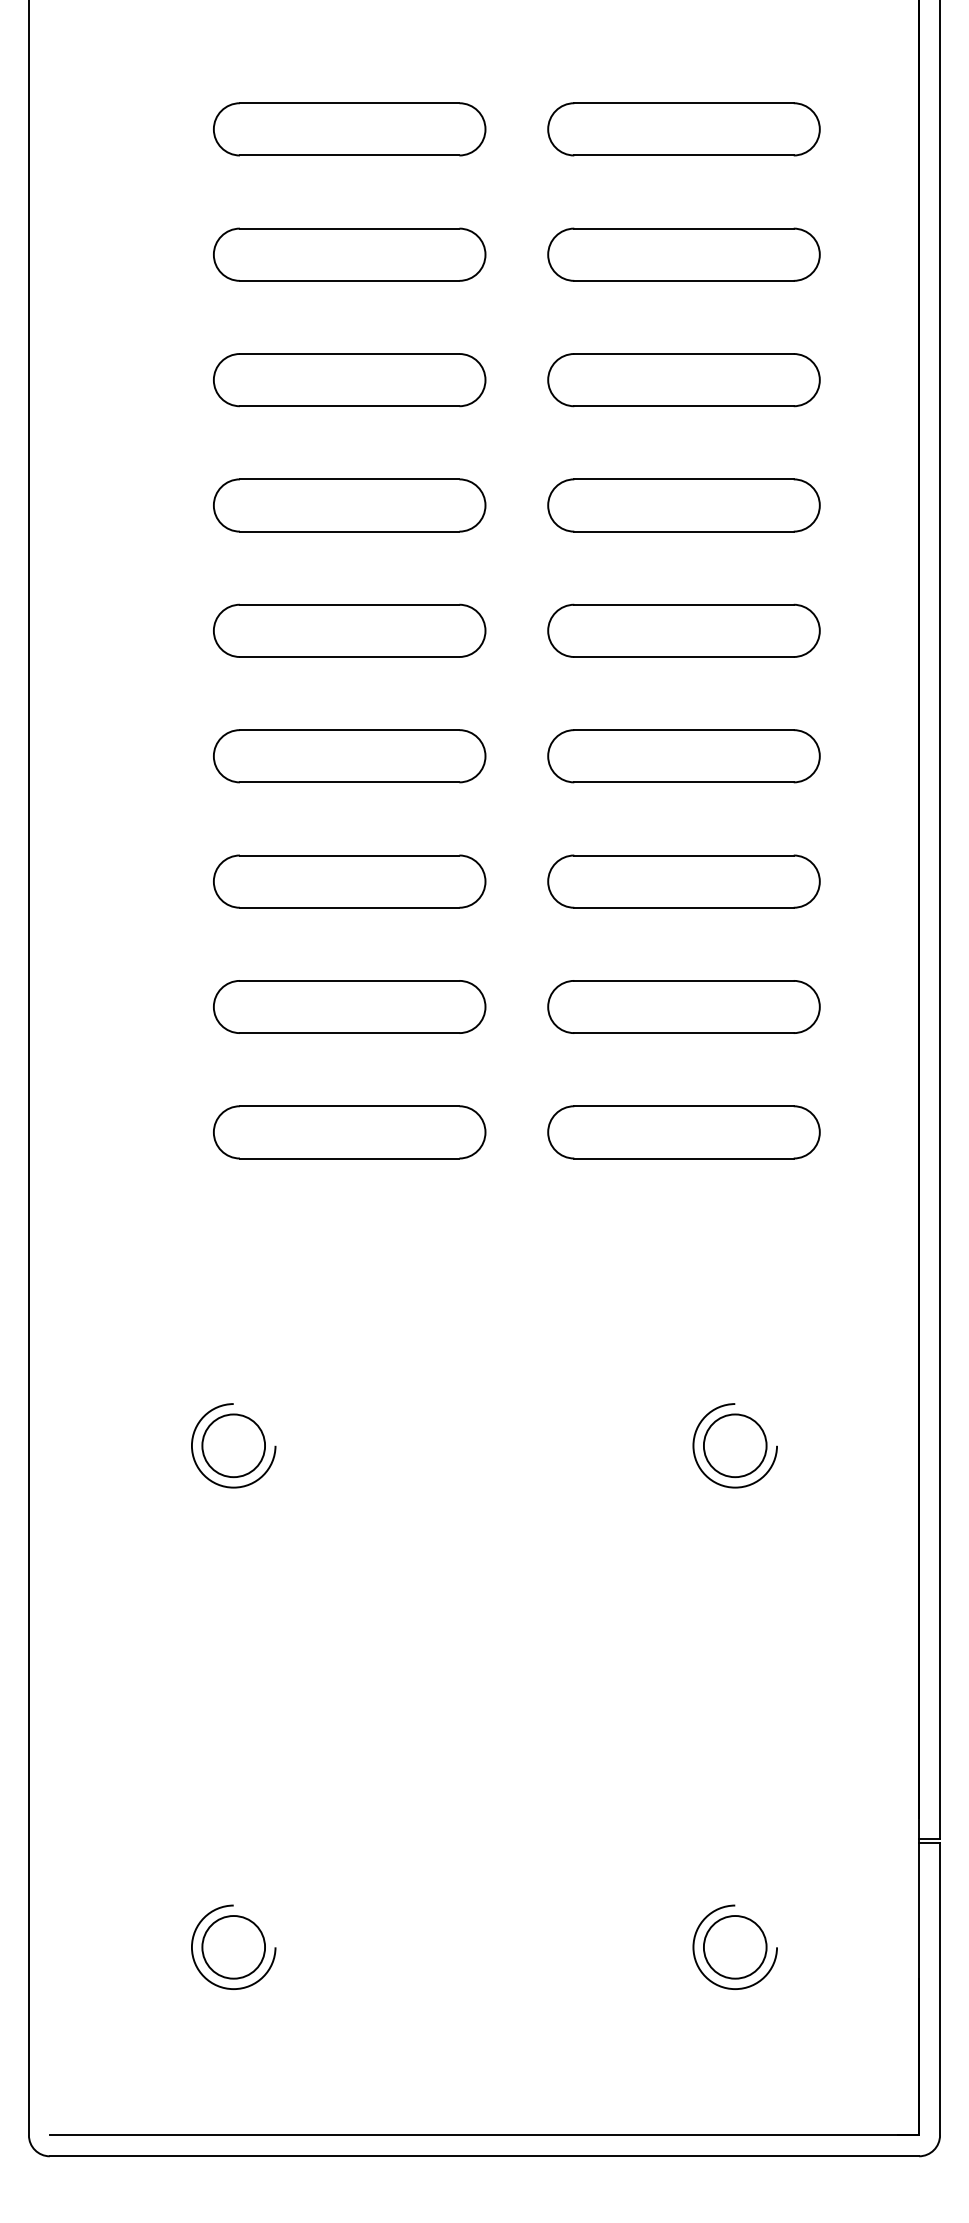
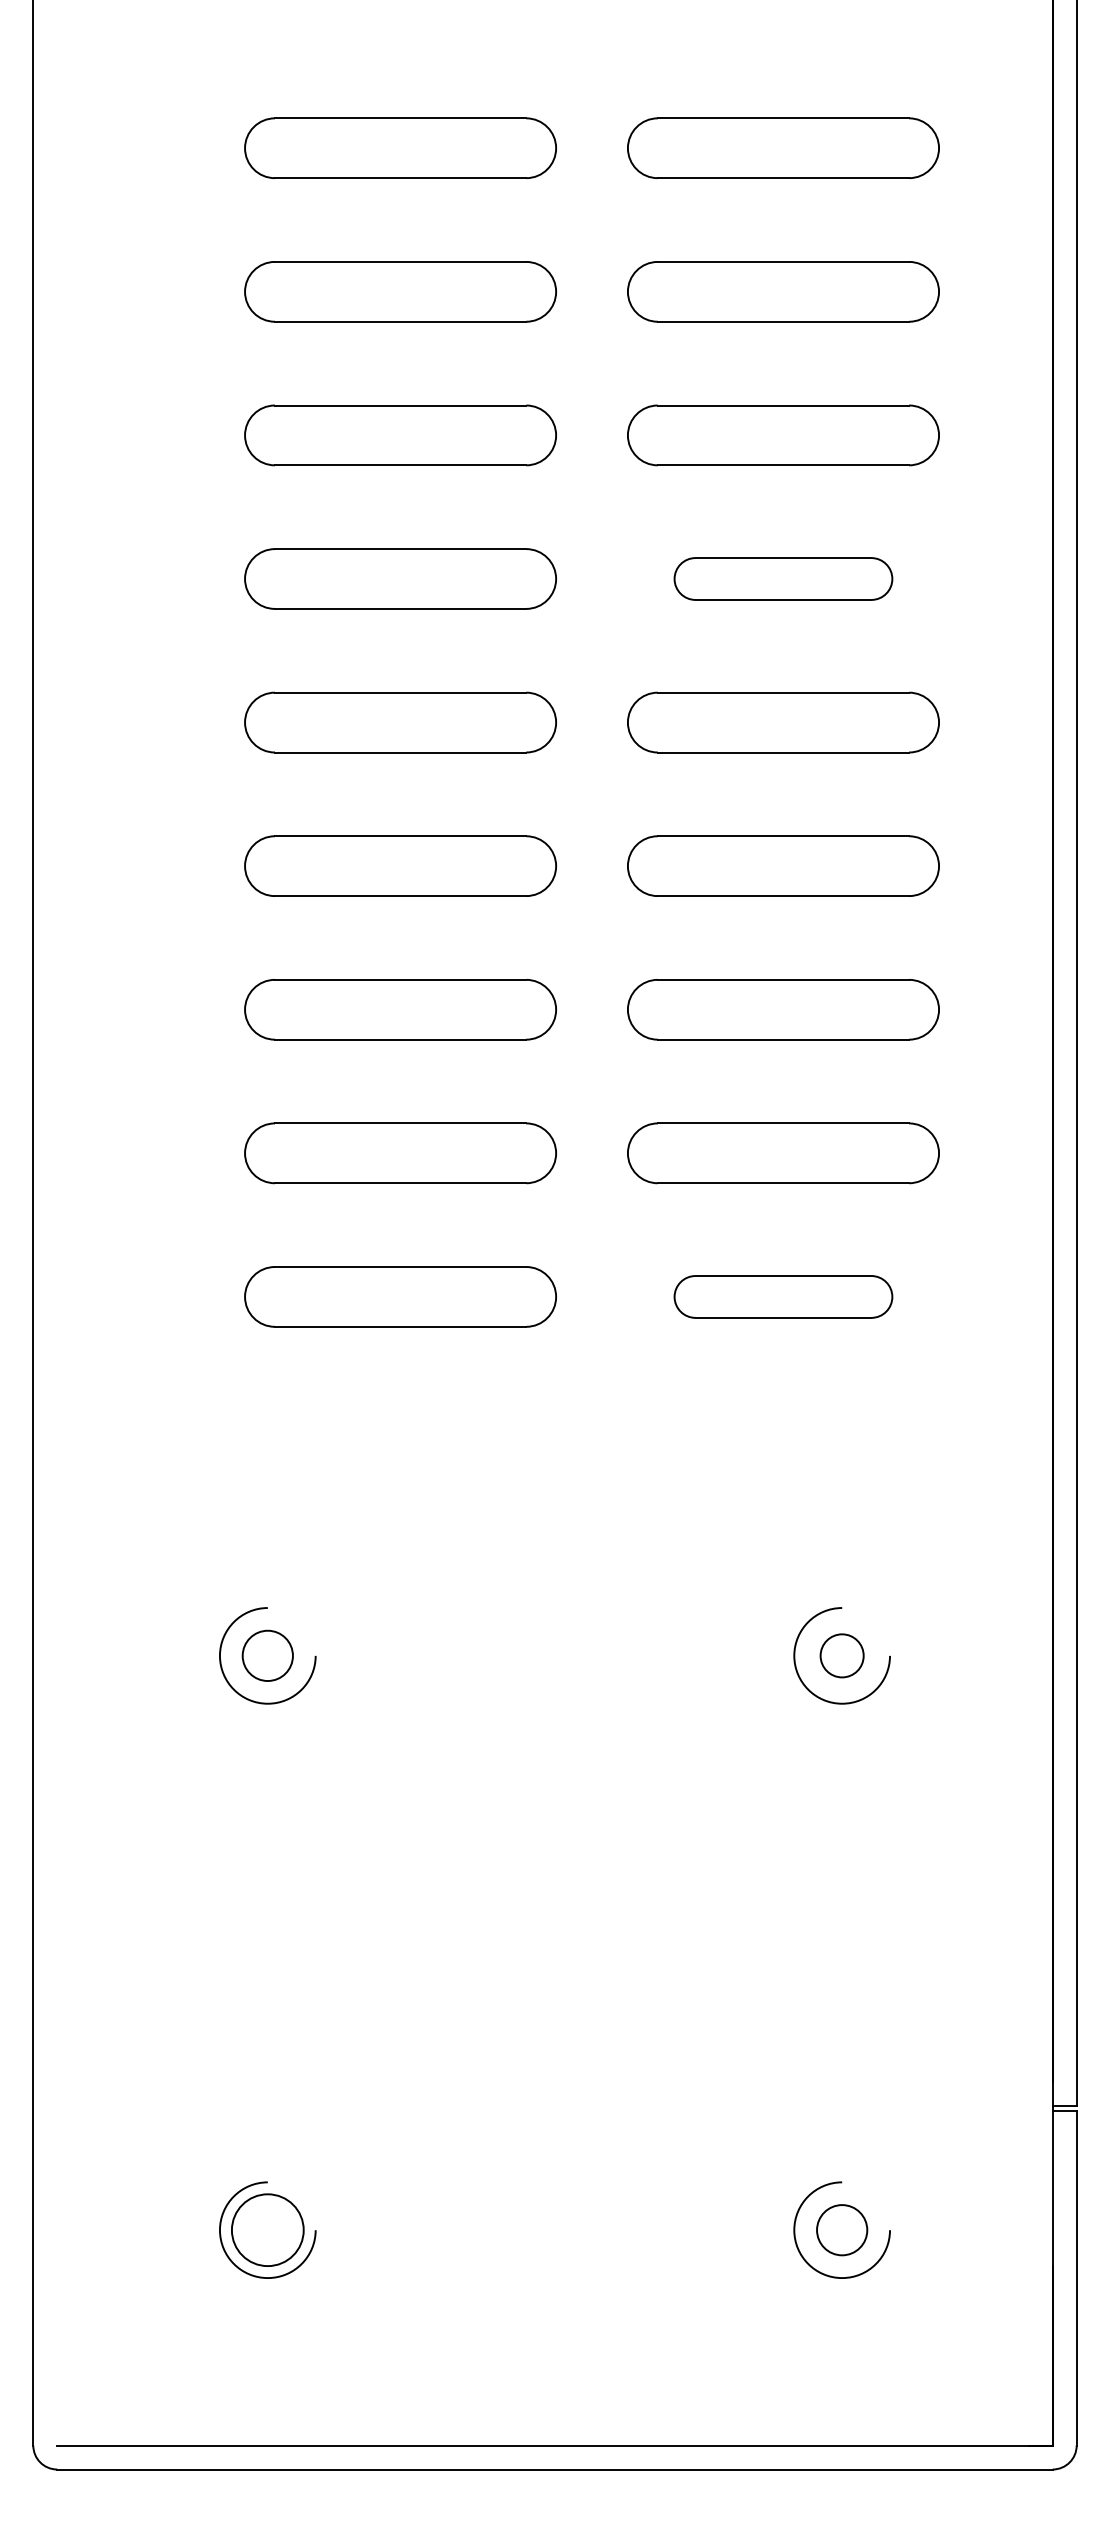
part: (683, 505) -> (782, 579), size x0.7
part: (683, 1132) -> (782, 1297), size x0.7
circle: (233, 1445) -> (267, 1655), size x0.7
circle: (734, 1445) -> (841, 1655), size x0.6
circle: (734, 1947) -> (841, 2230), size x0.7

